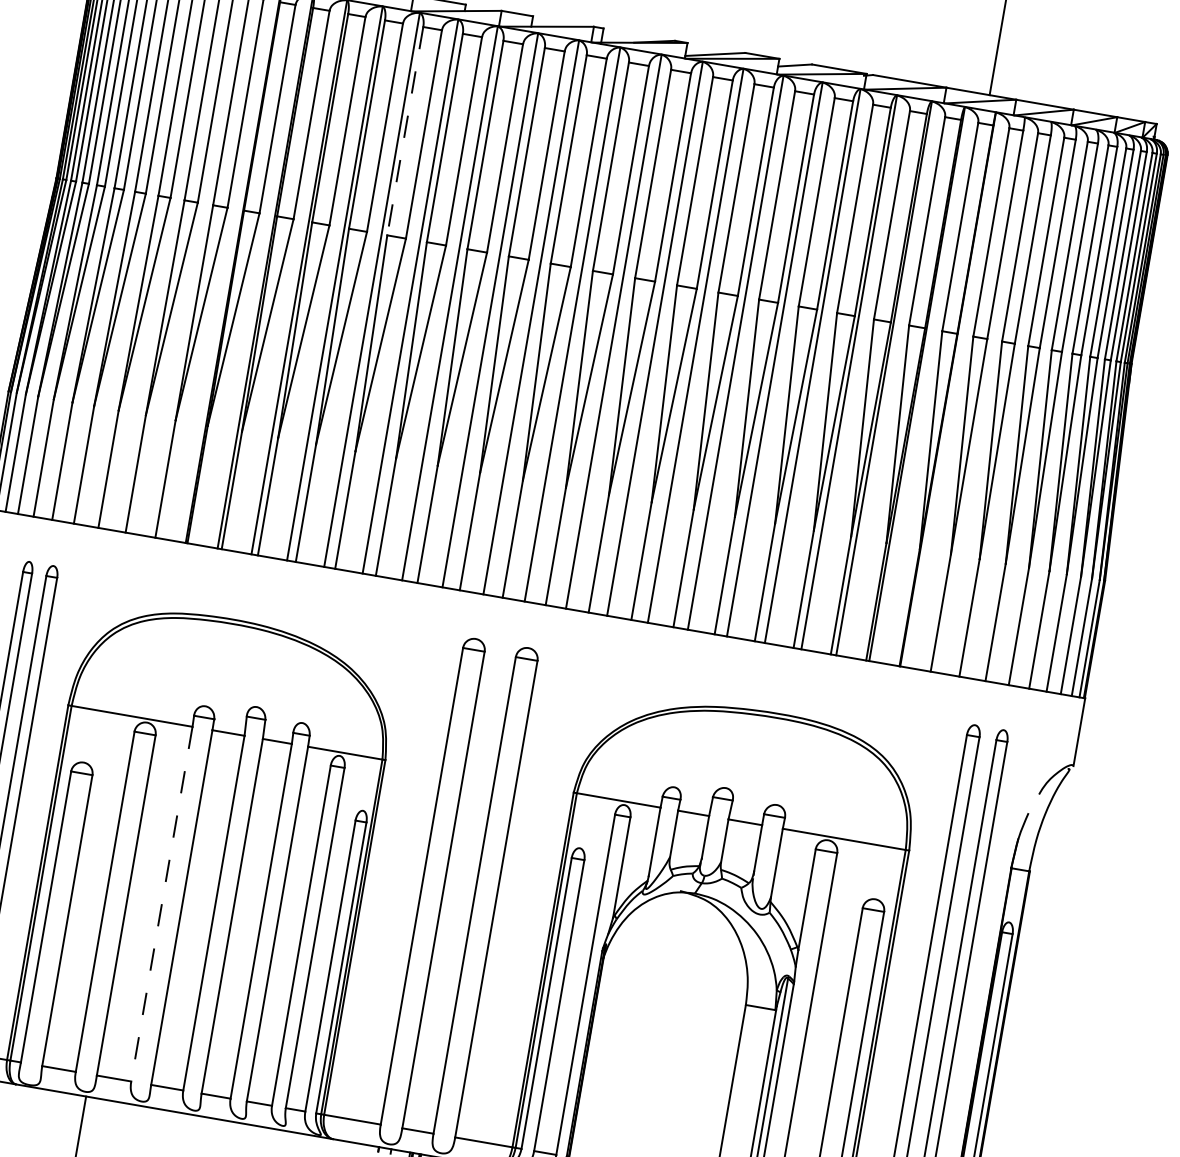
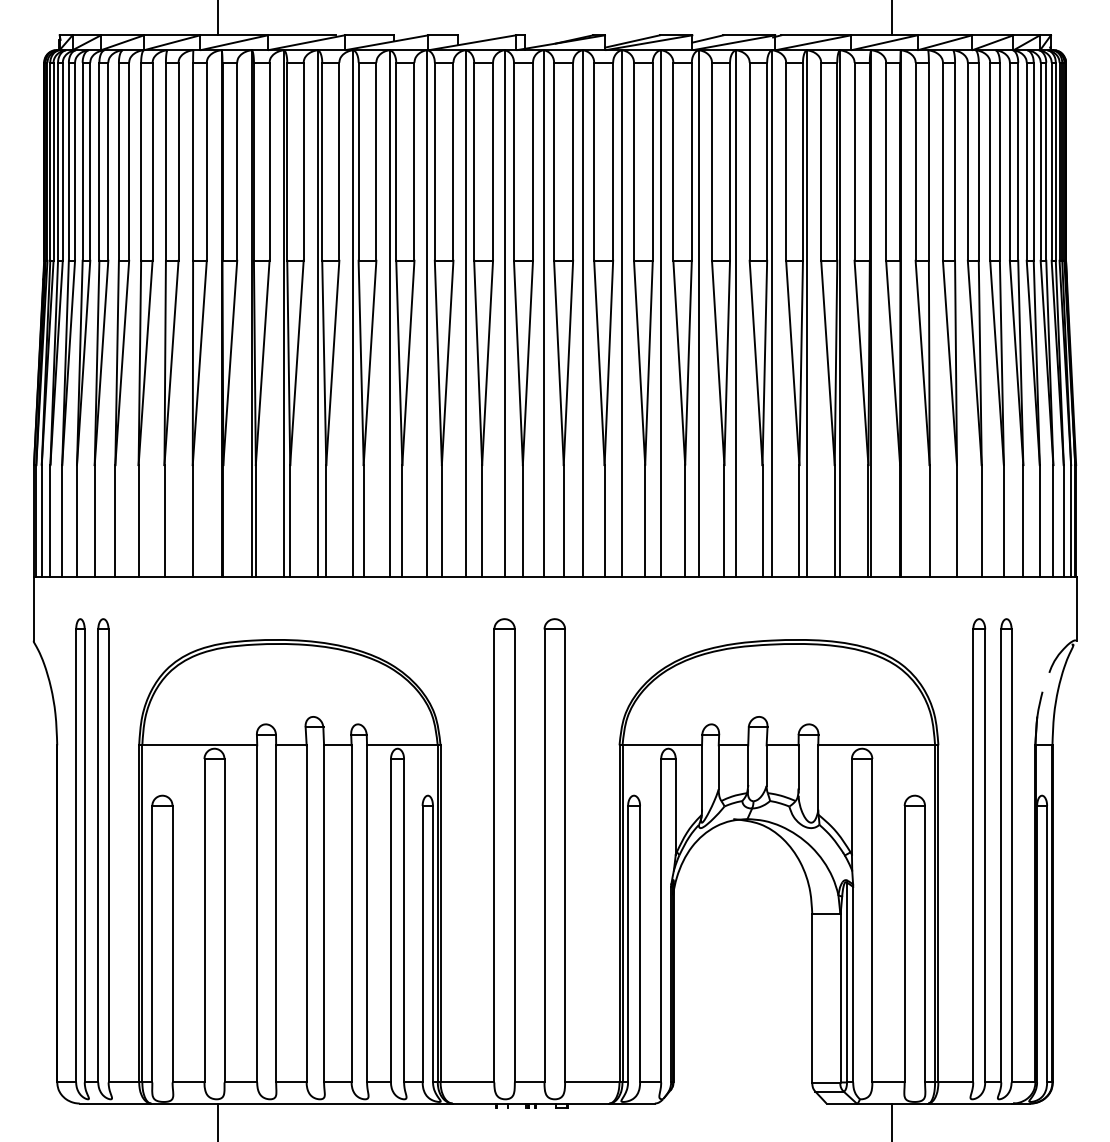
line: (405, 131) -> (358, 162), dashed -> solid
line: (162, 903) -> (257, 913), dashed -> solid

